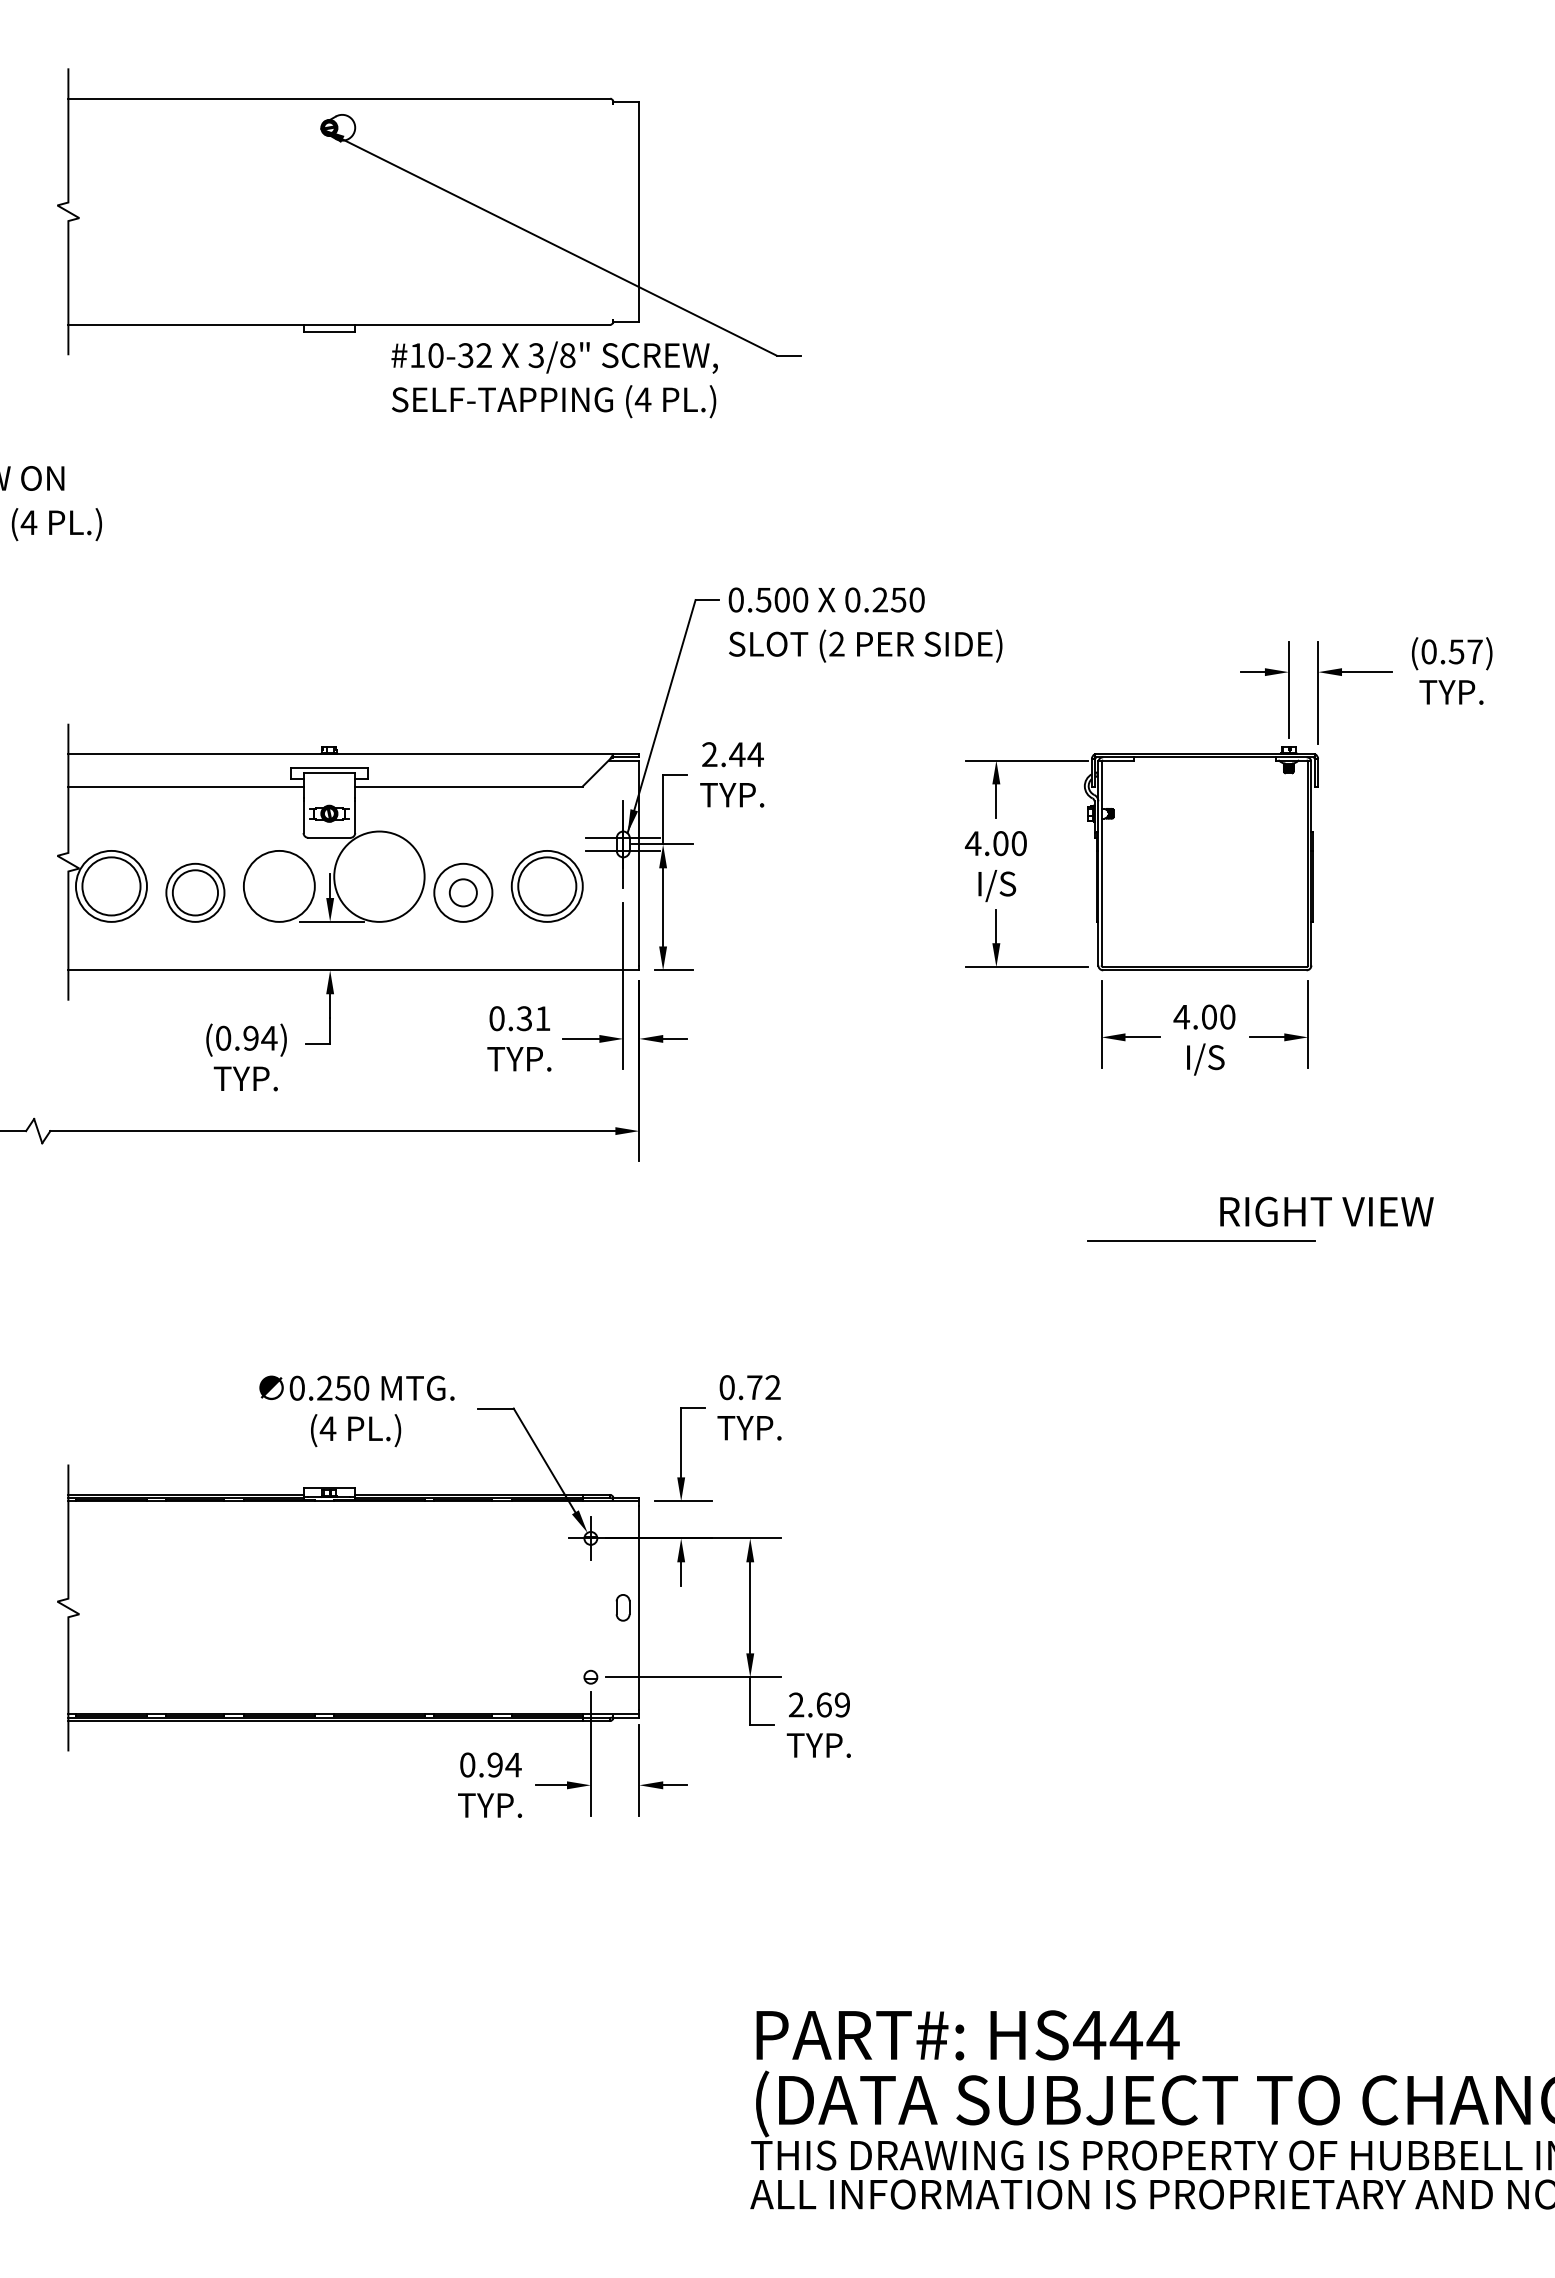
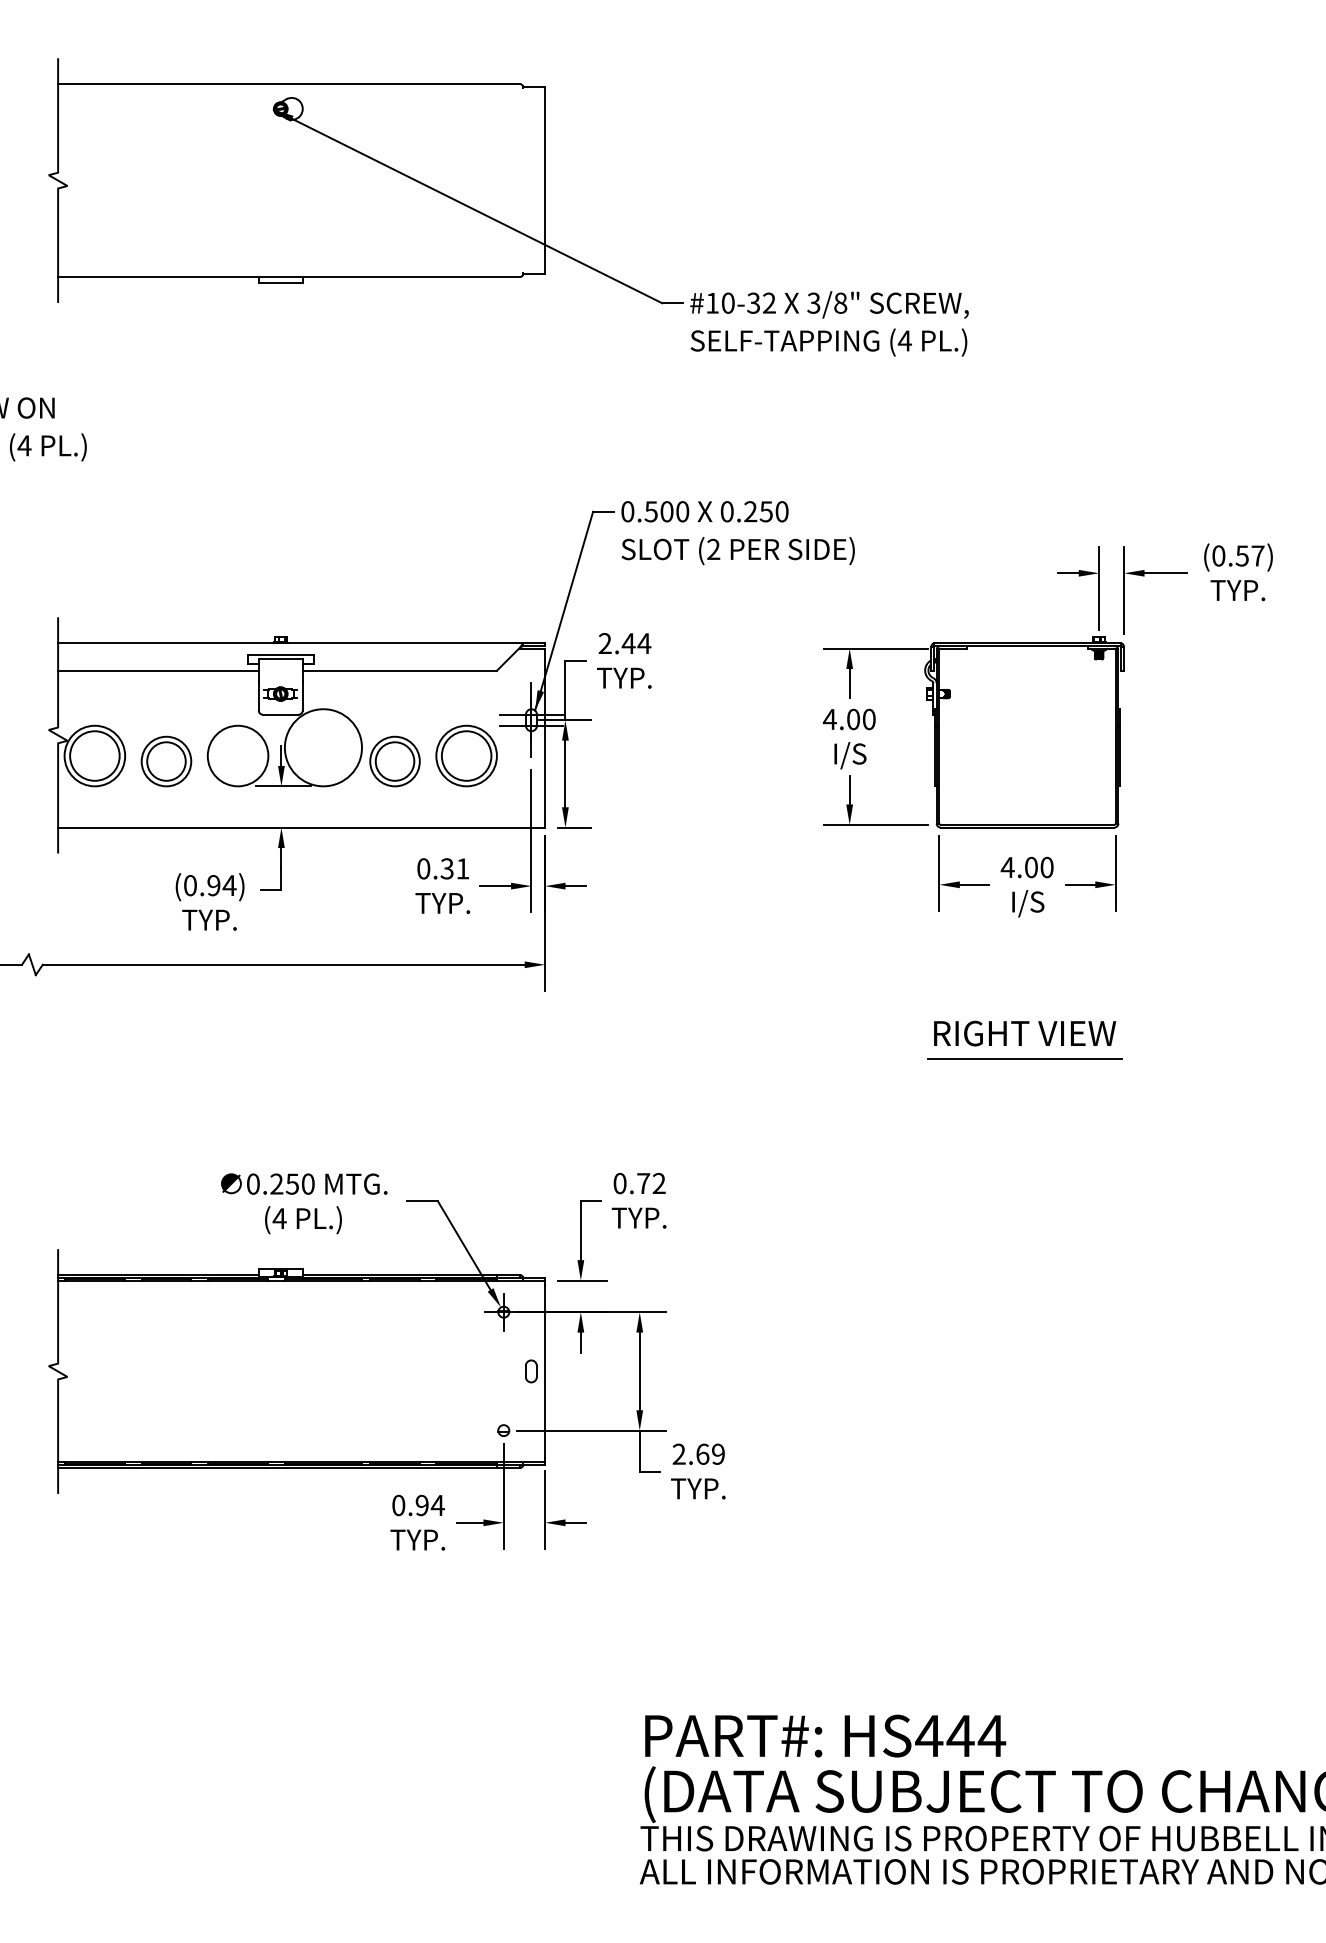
text: (554, 379) -> (829, 323), moved
circle: (462, 892) -> (394, 761), size x1.67
text: (1326, 1211) -> (1024, 1033), moved

